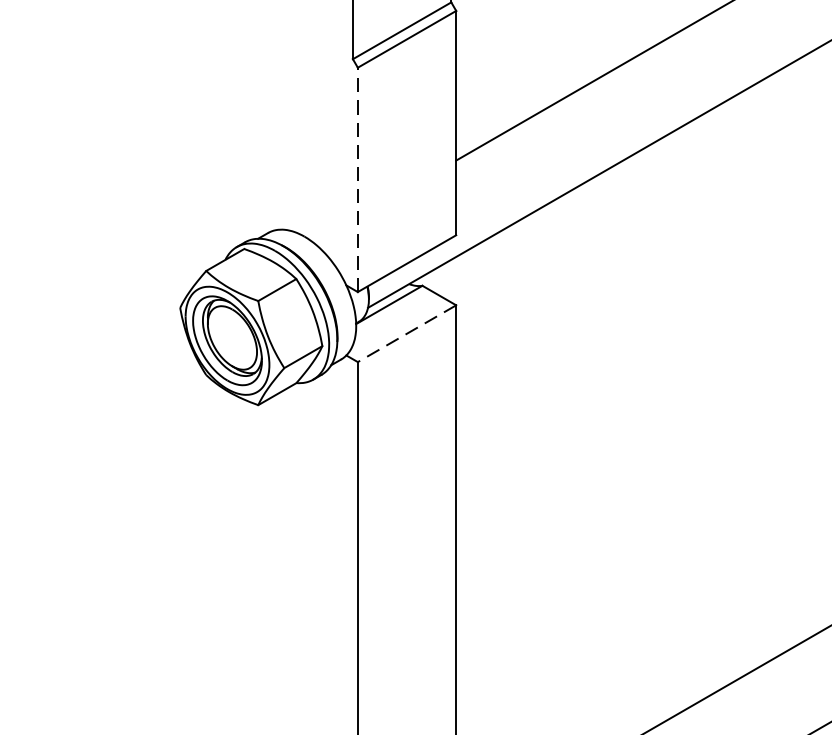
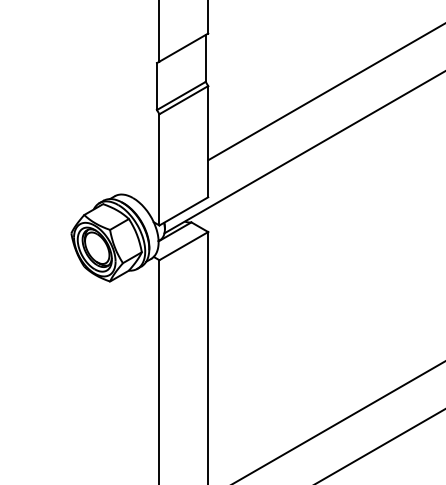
line: (357, 179) -> (159, 169), dashed -> solid
line: (406, 334) -> (183, 246), dashed -> solid

